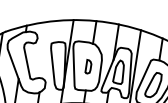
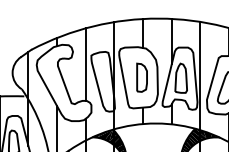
line: (45, 49) -> (85, 64), added
part: (88, 66) -> (141, 77), size x1.67

